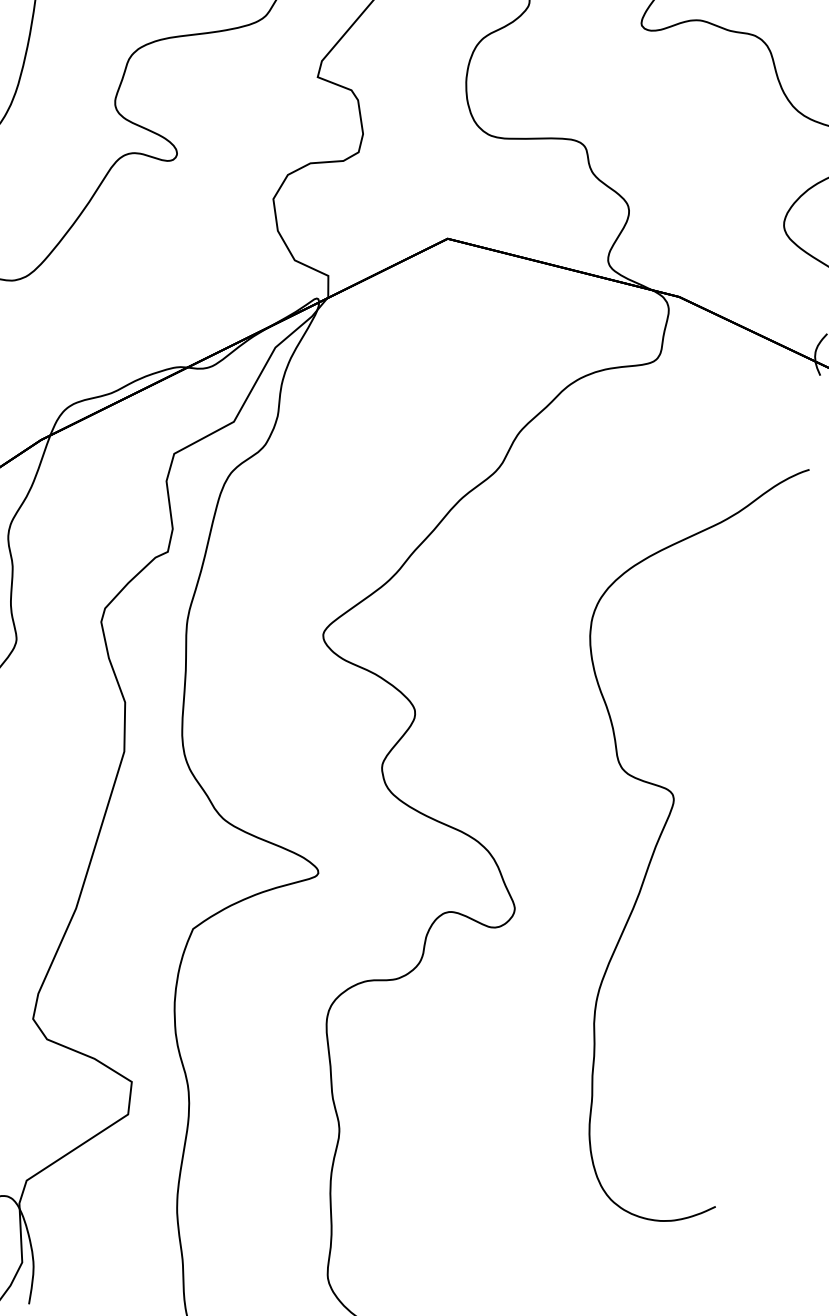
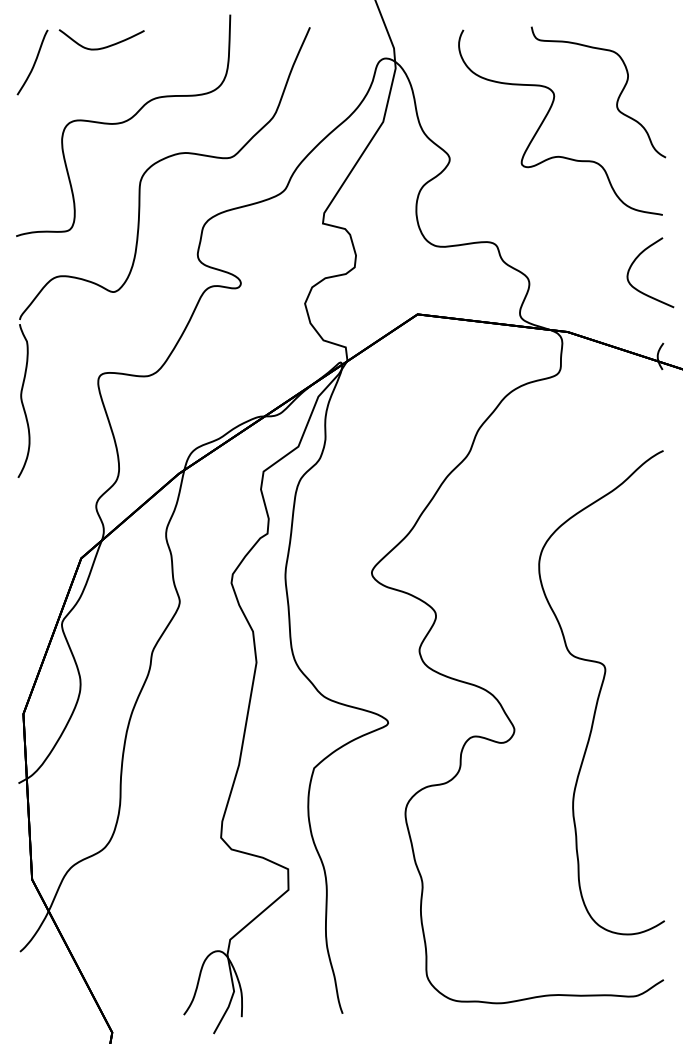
curve: (661, 835) -> (600, 692), moved

